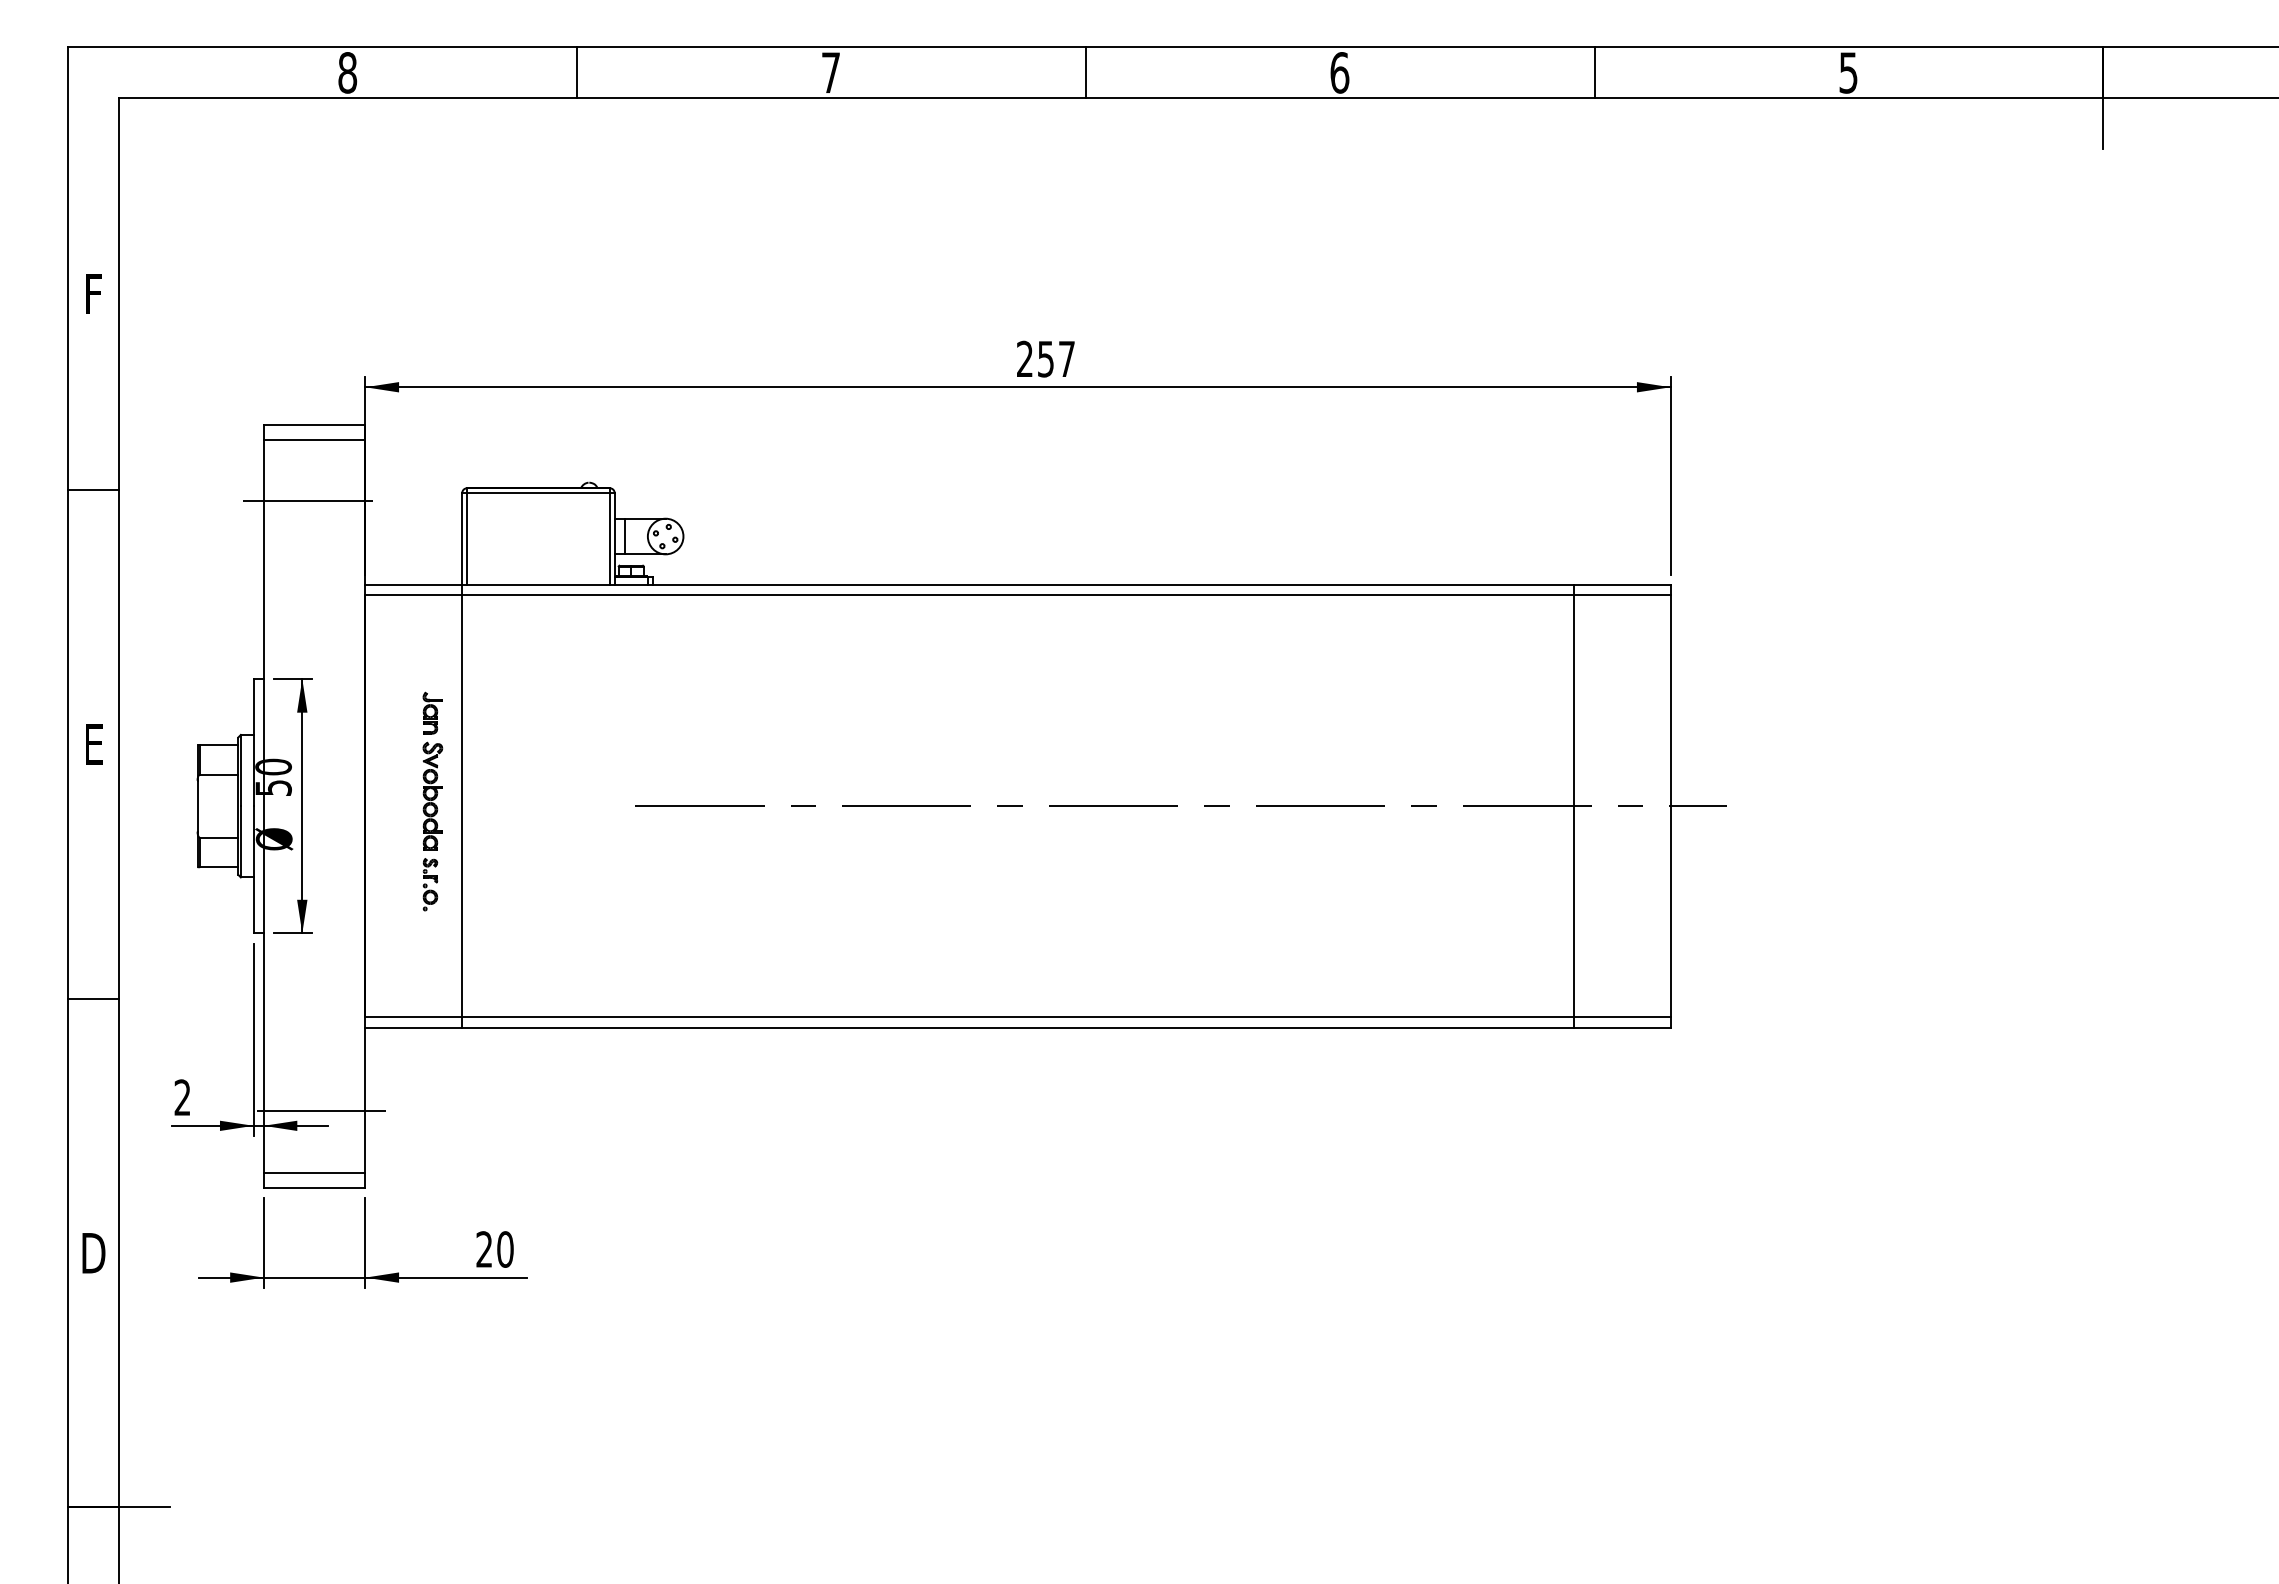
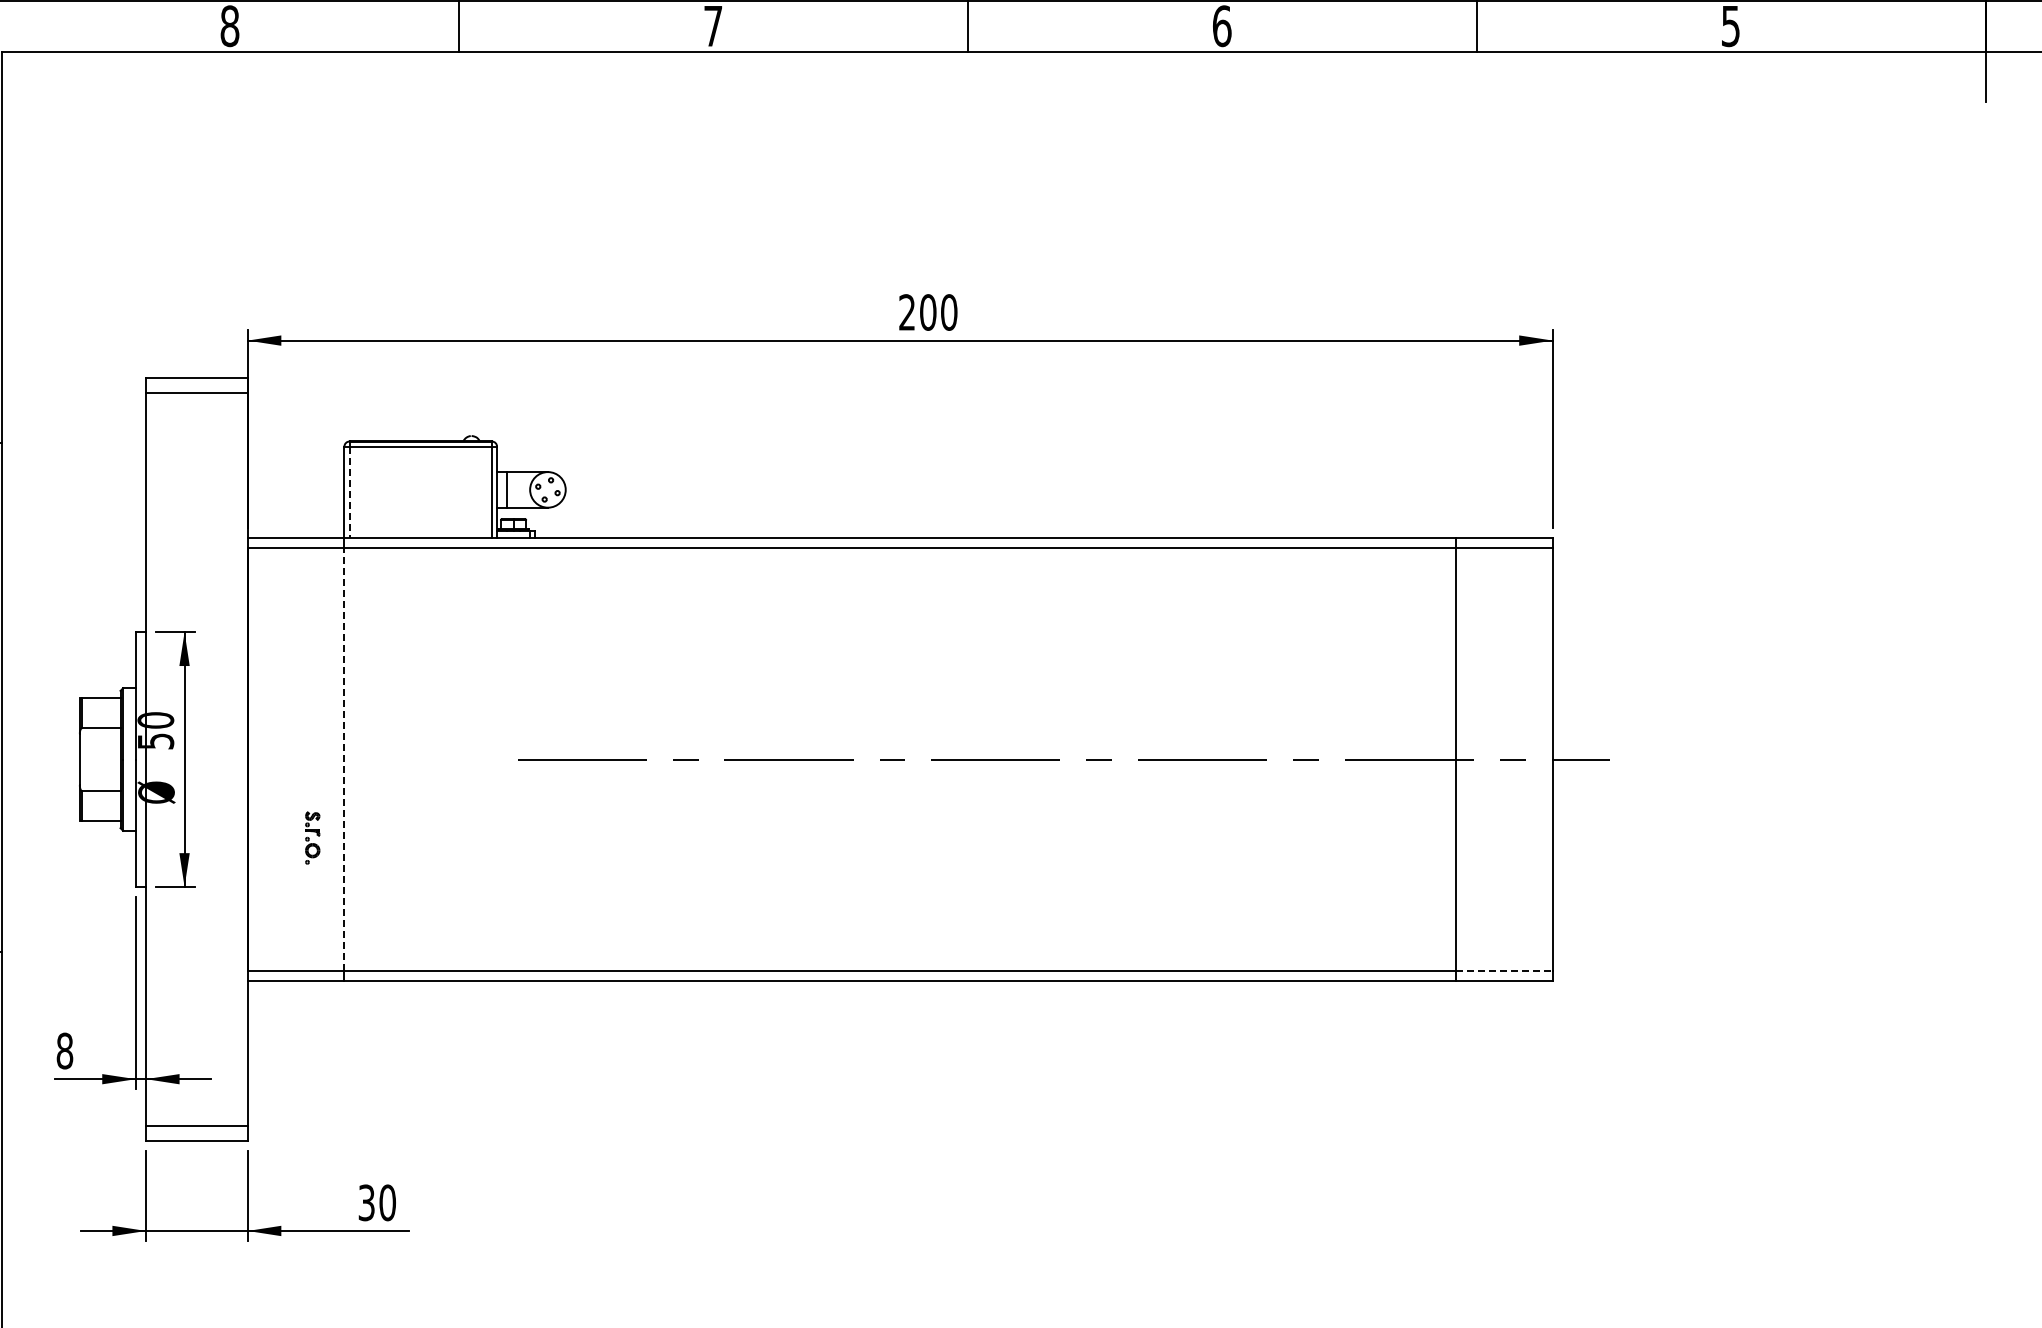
text: (1056, 358) -> (938, 311), 257 -> 200
line: (314, 500) -> (196, 453), removed
line: (467, 539) -> (349, 492), solid -> dashed
part: (432, 770) -> (314, 723), removed
line: (462, 805) -> (344, 758), solid -> dashed
line: (1622, 1017) -> (1504, 970), solid -> dashed
text: (182, 1097) -> (64, 1050), 2 -> 8
line: (314, 1111) -> (196, 1064), removed
text: (484, 1249) -> (366, 1202), 20 -> 30

